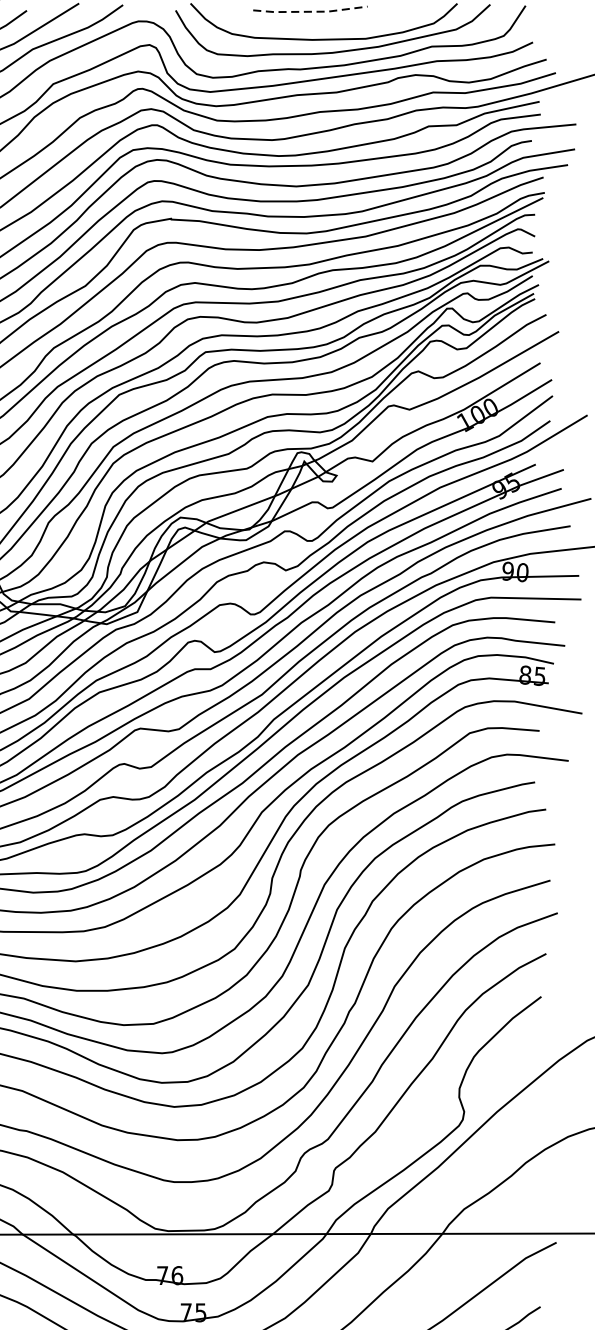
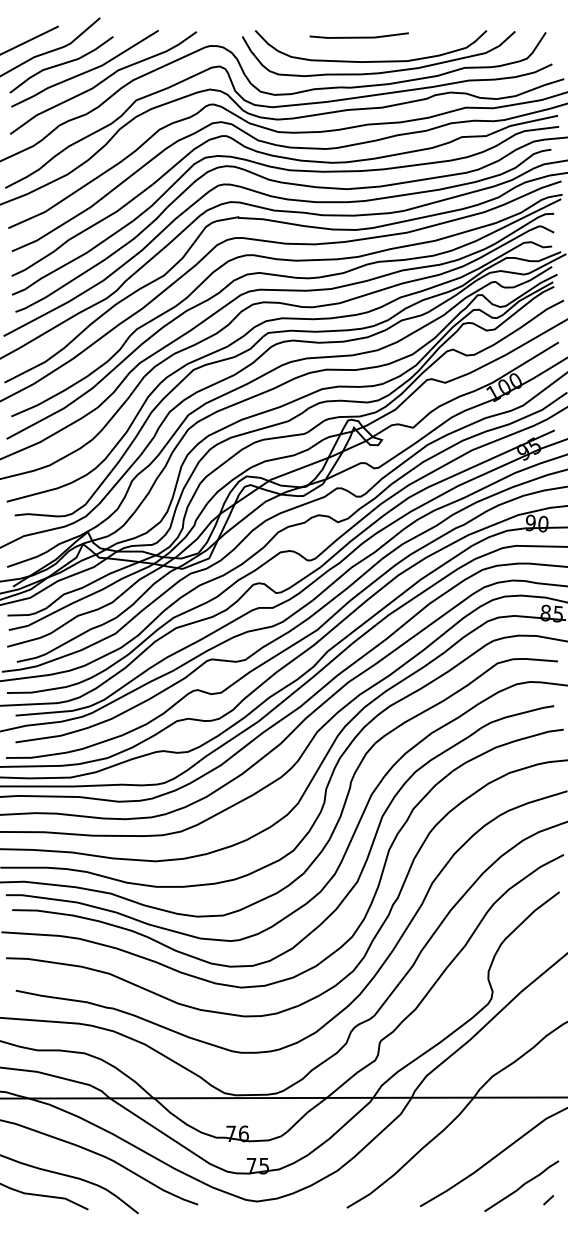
line: (310, 11) -> (359, 37), dashed -> solid

